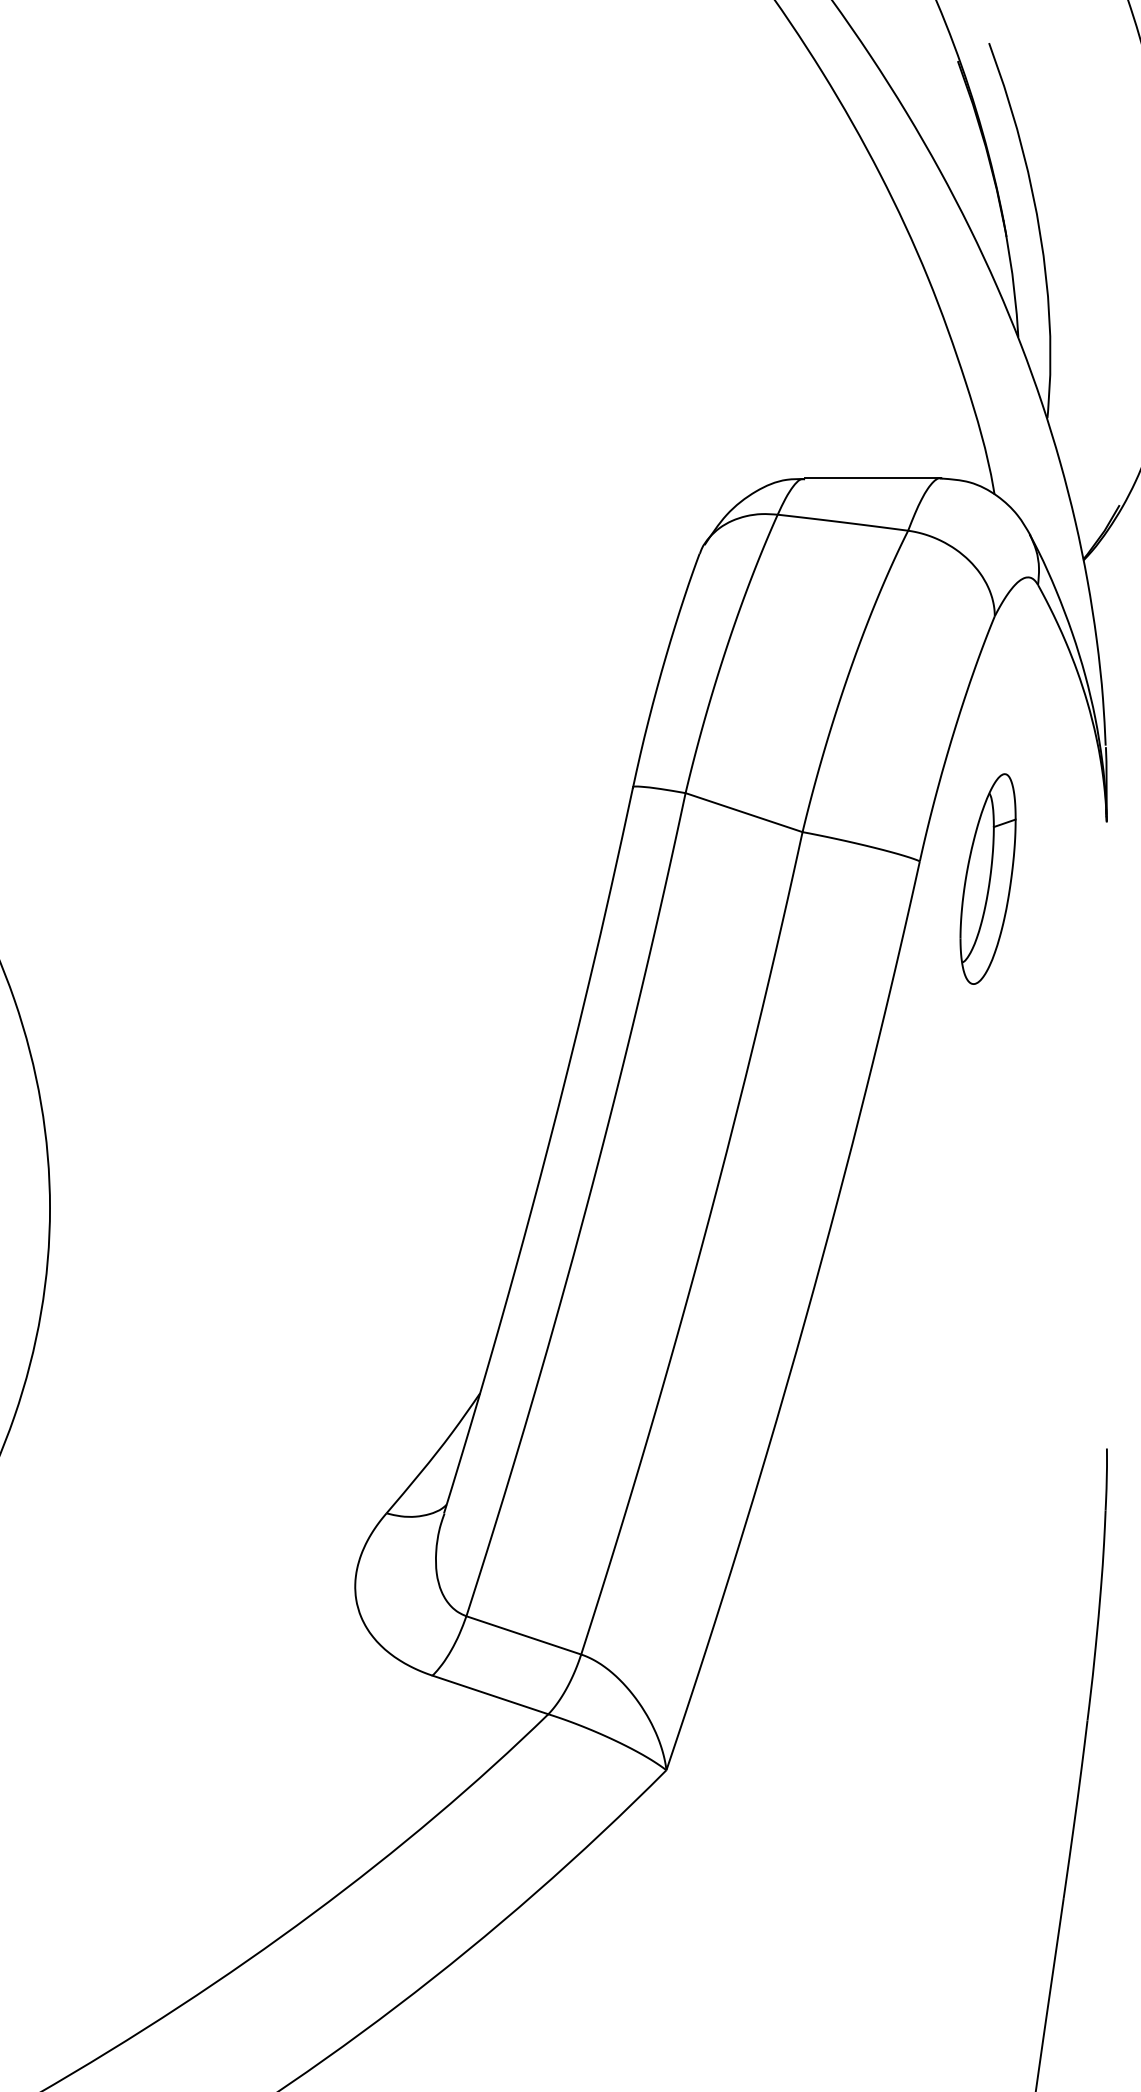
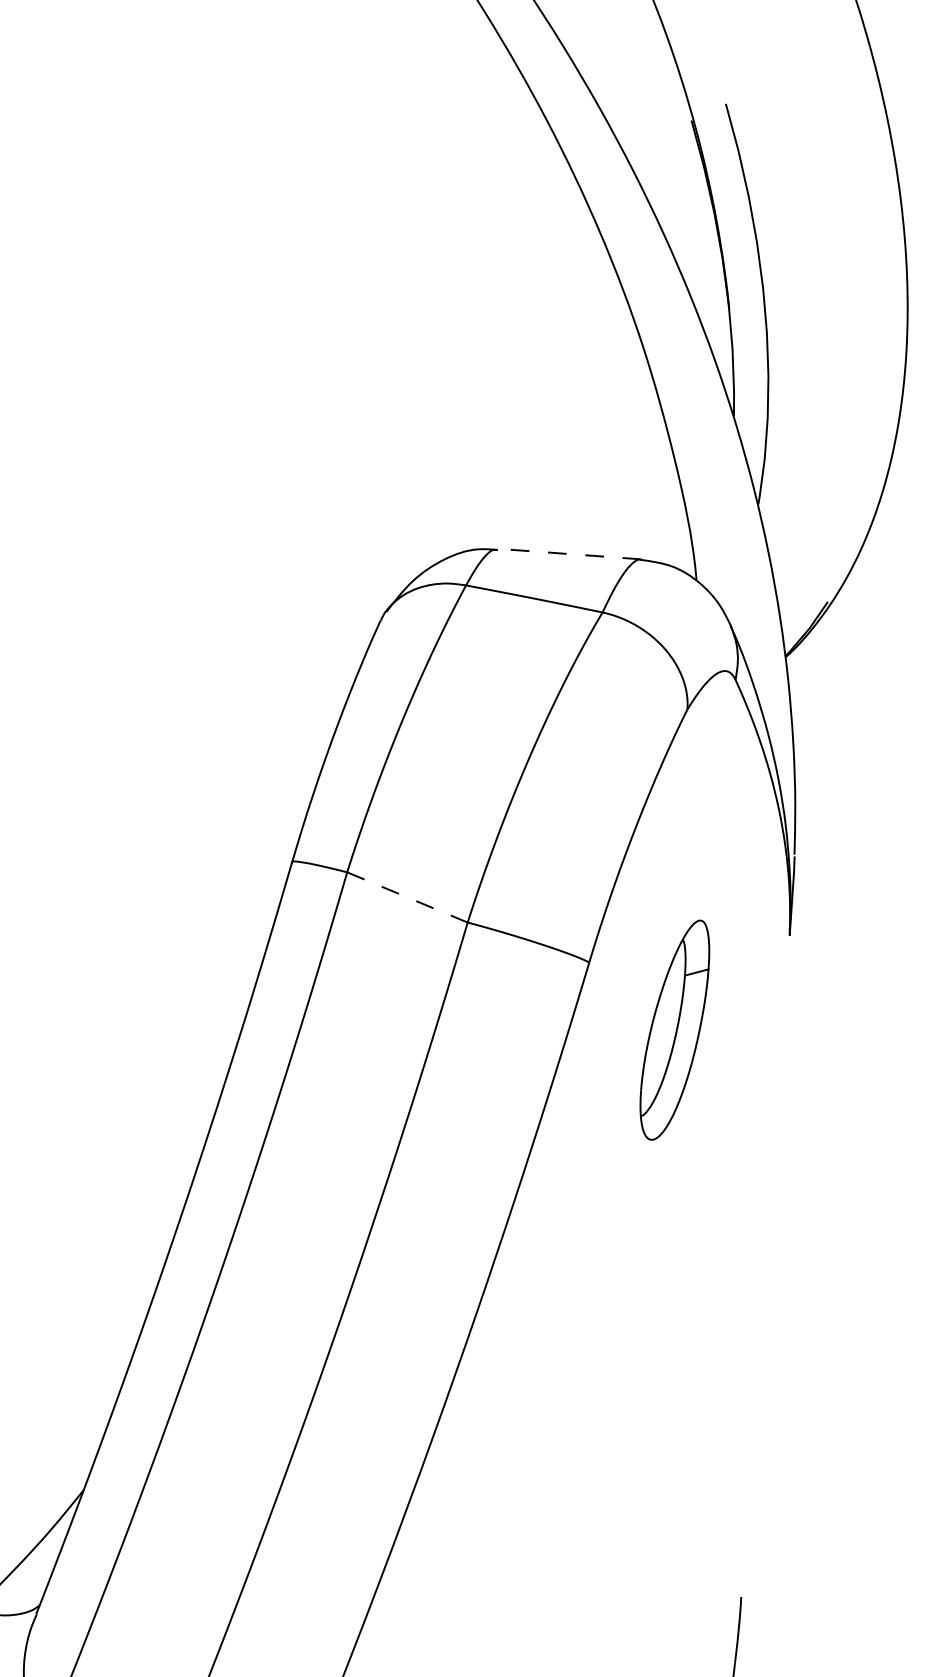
line: (873, 478) -> (570, 554), solid -> dashed
line: (744, 812) -> (407, 897), solid -> dashed
part: (987, 878) -> (674, 1029), moved

